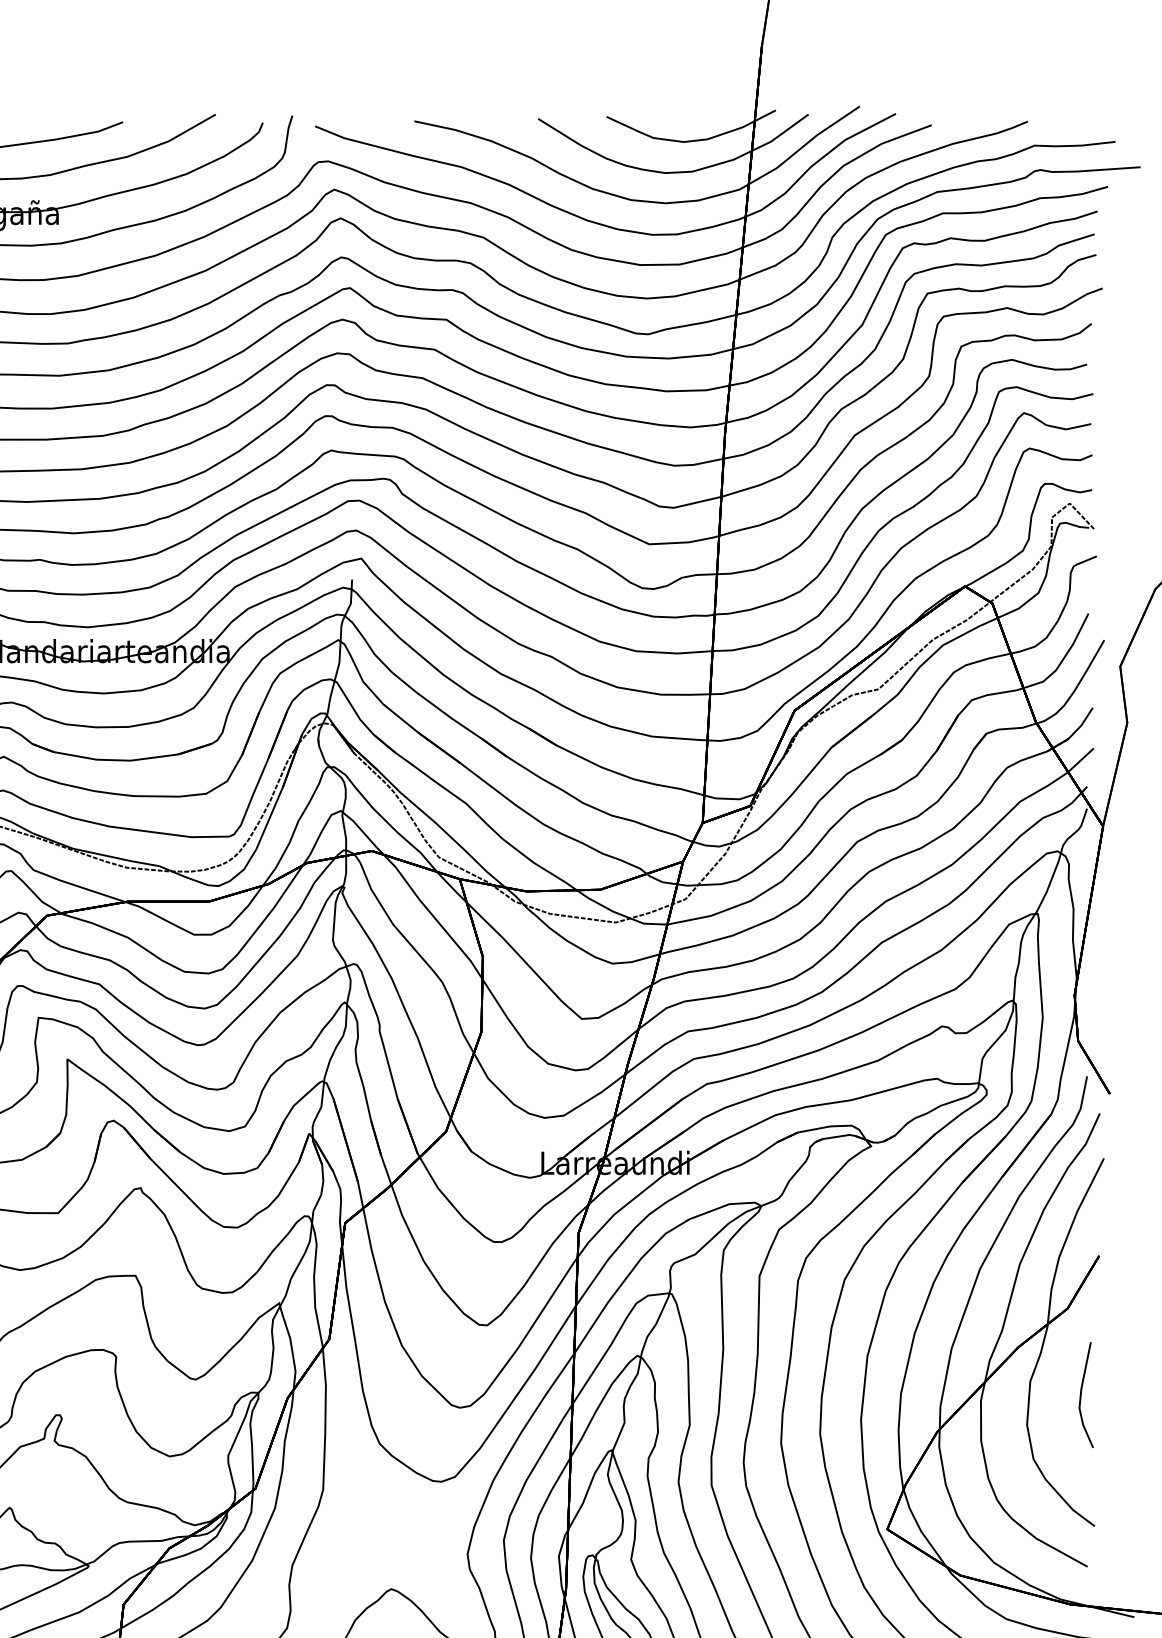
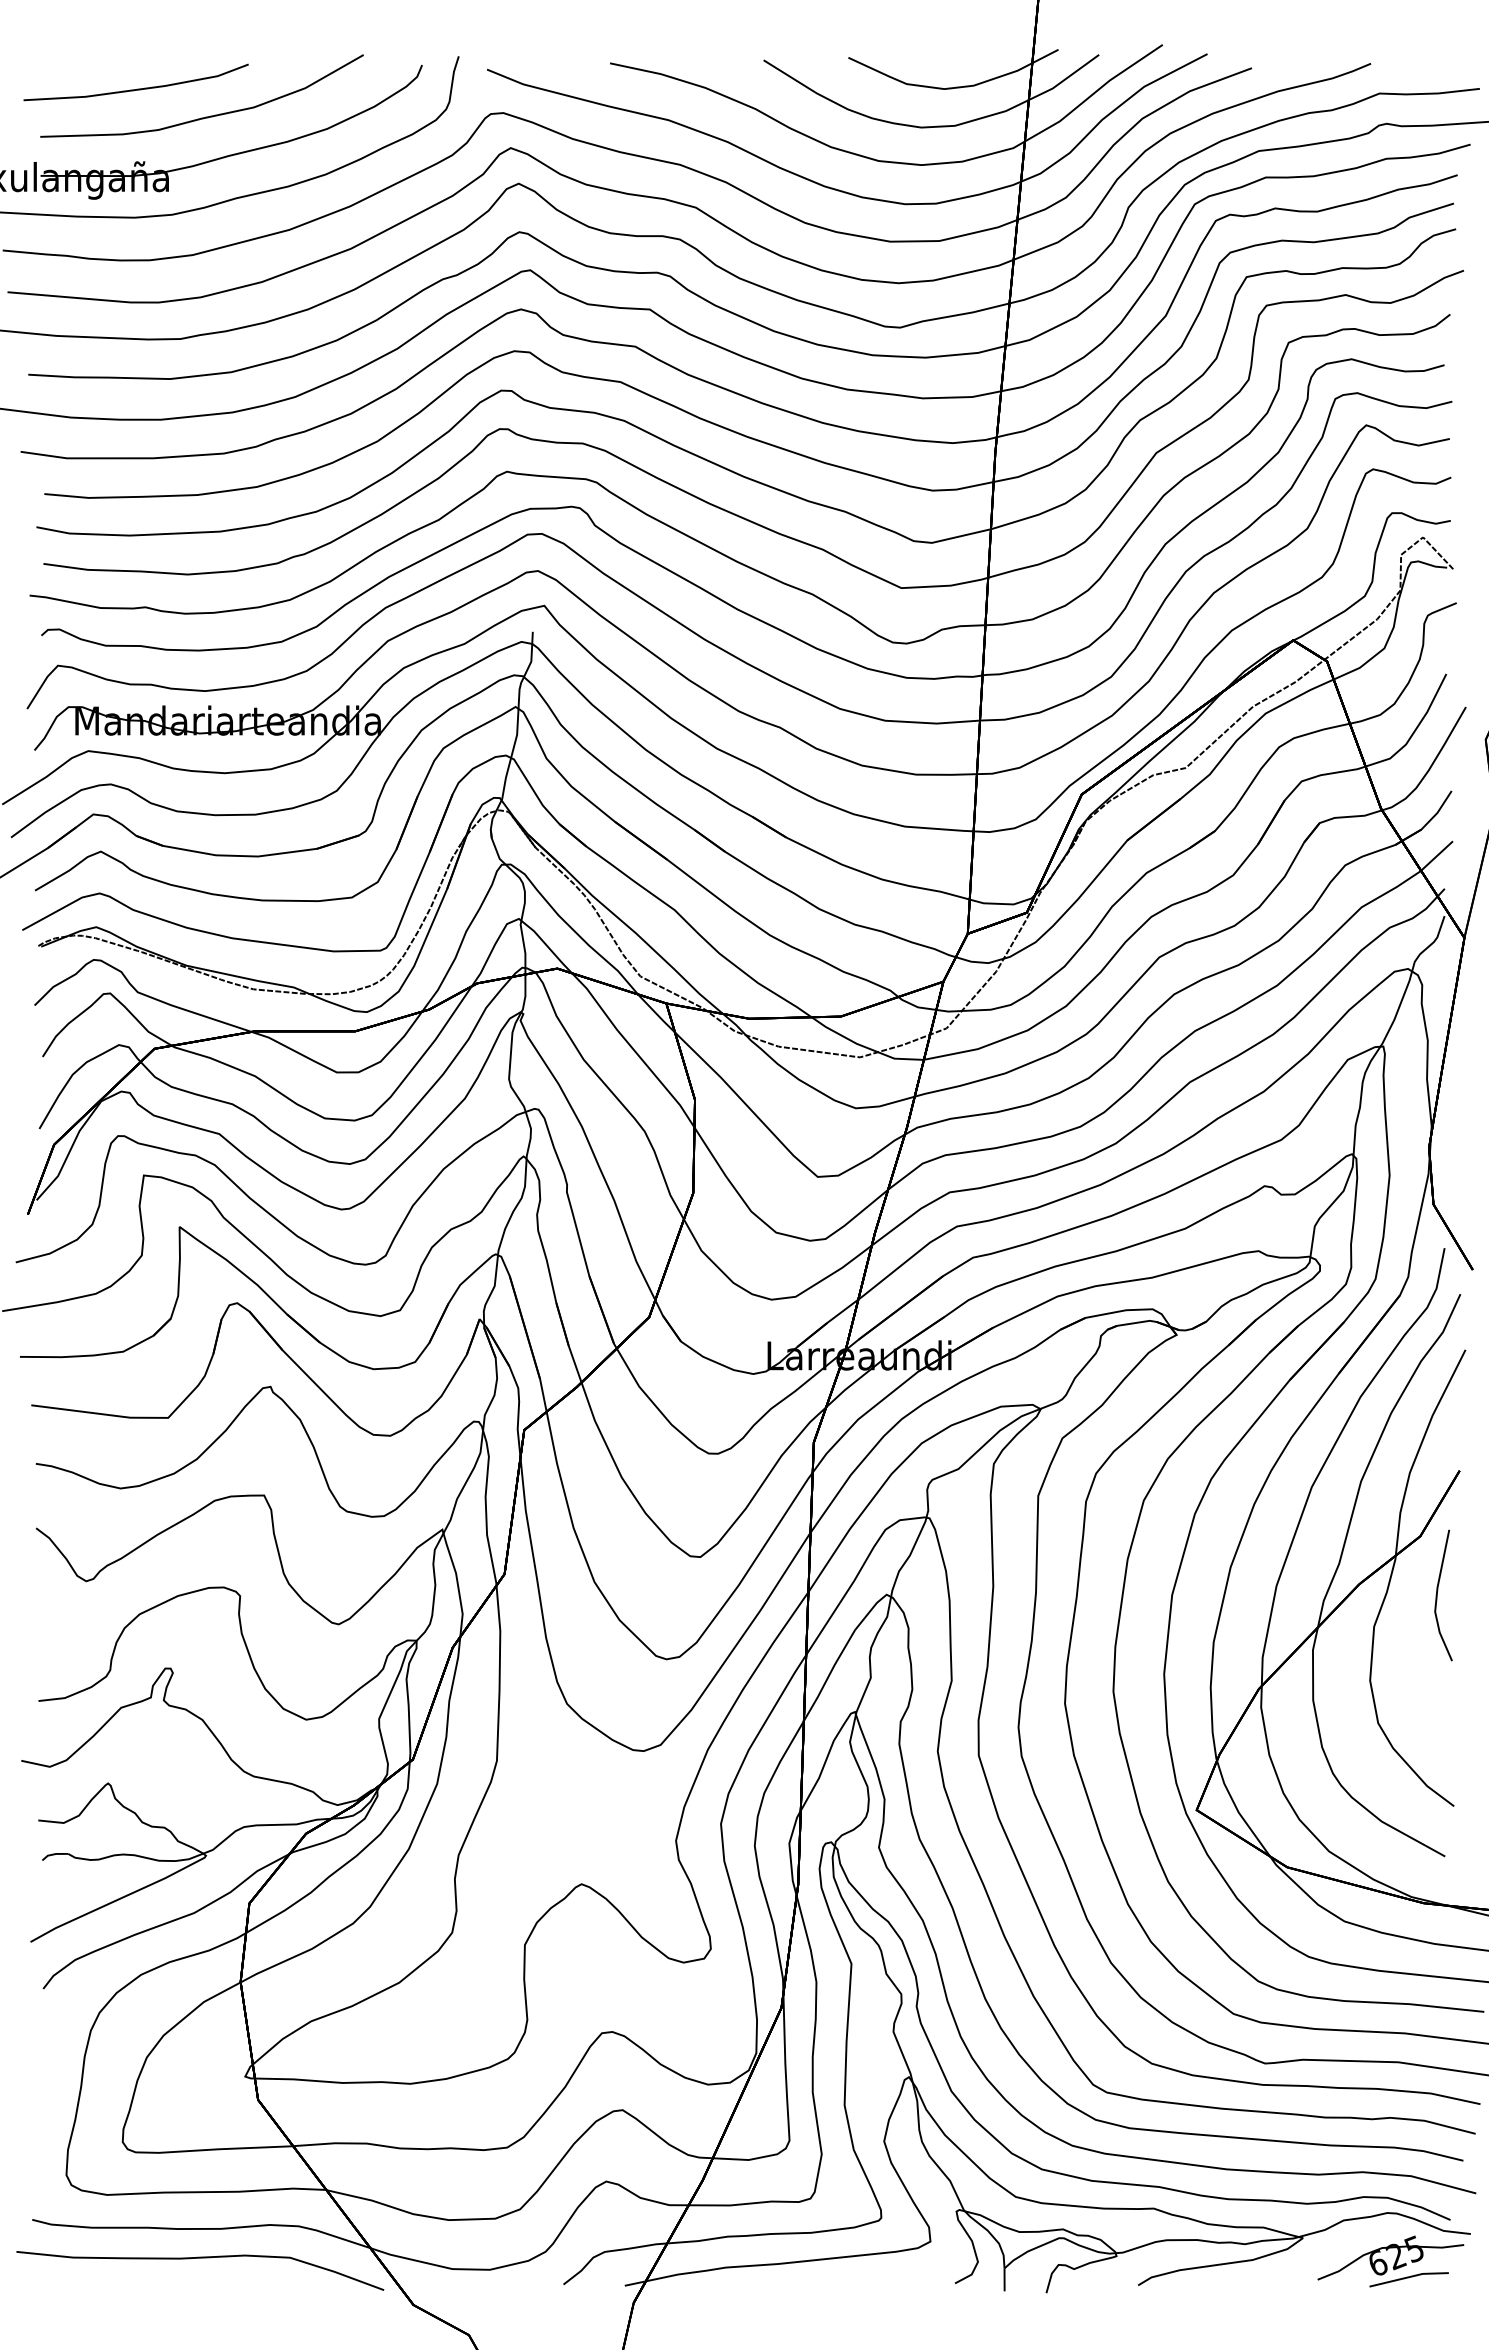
line: (1081, 1395) -> (1437, 1595), moved

